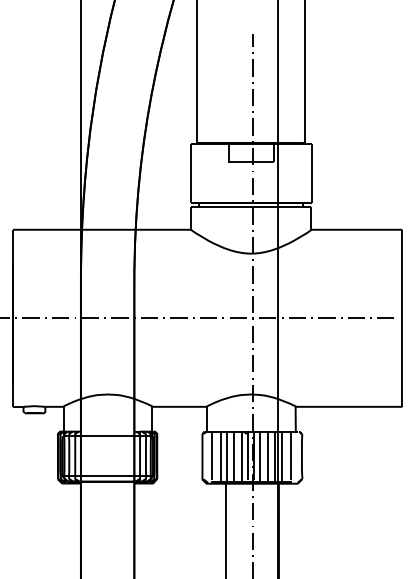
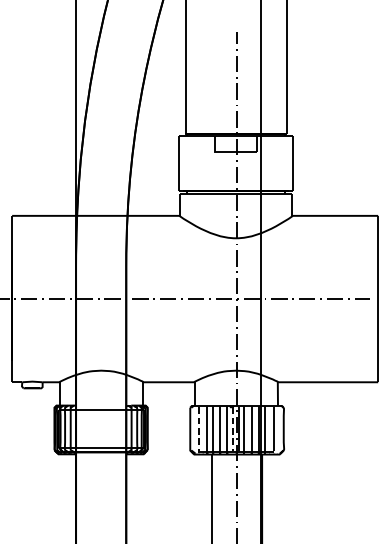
line: (211, 457) -> (198, 429), solid -> dashed
line: (247, 457) -> (232, 429), solid -> dashed

